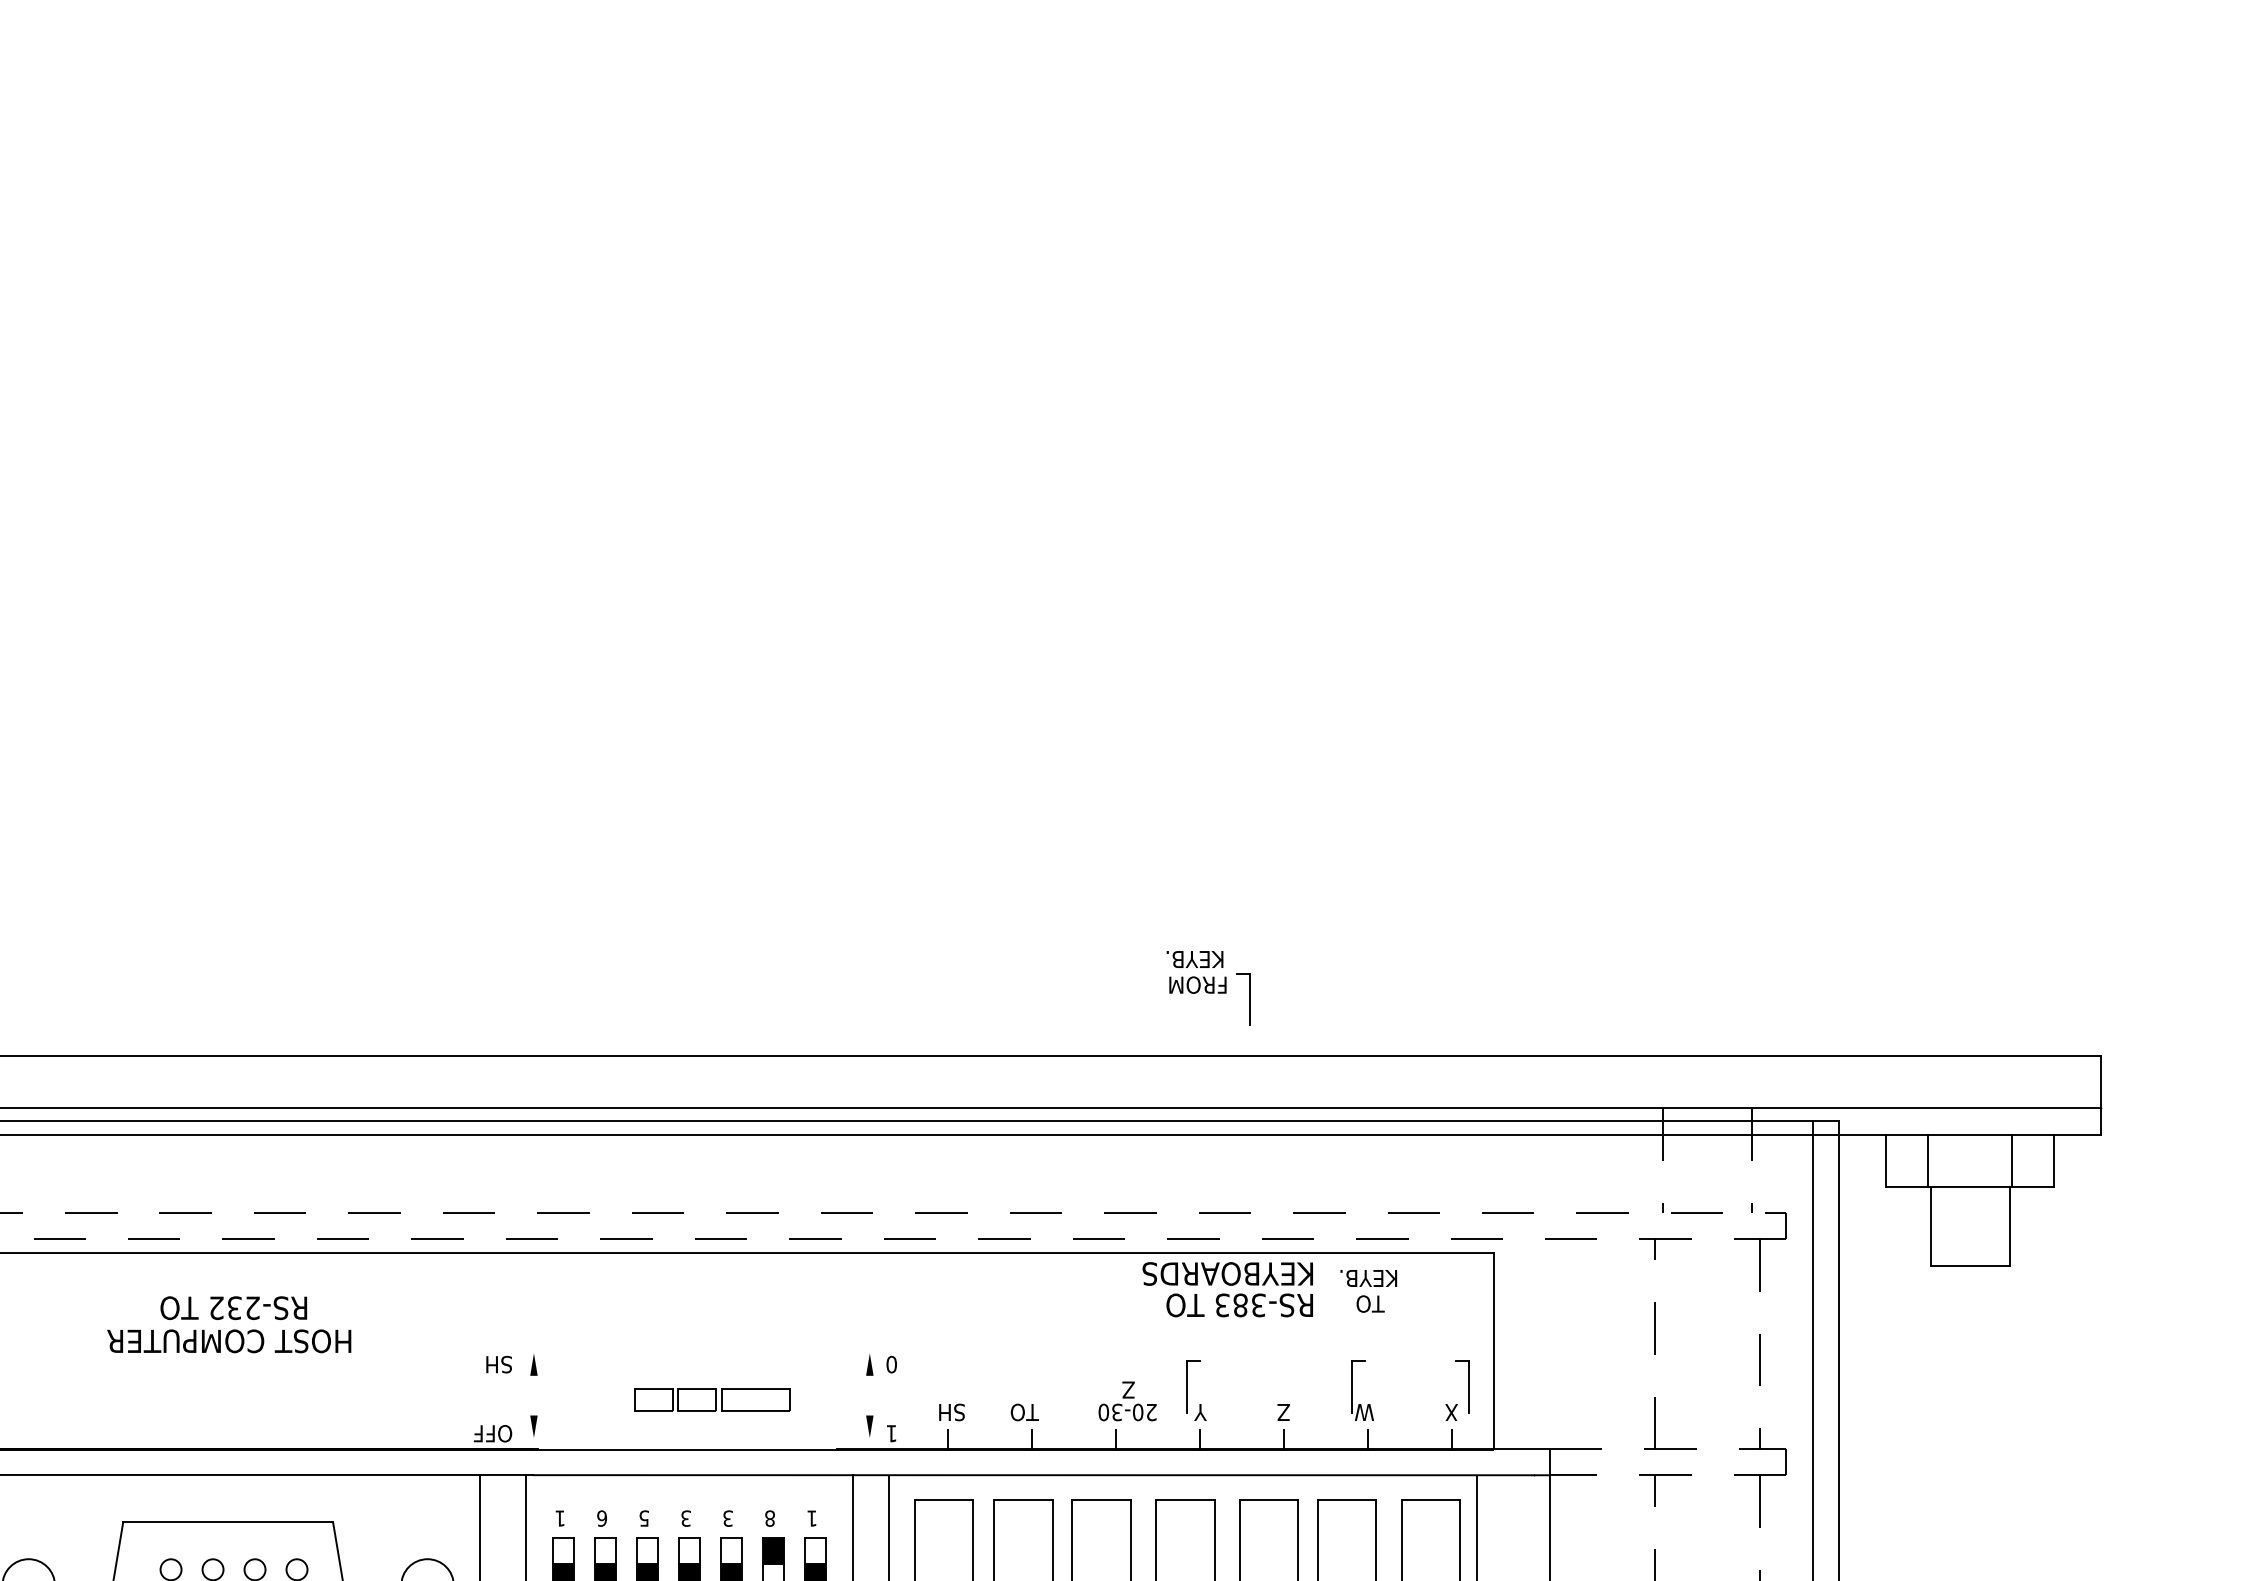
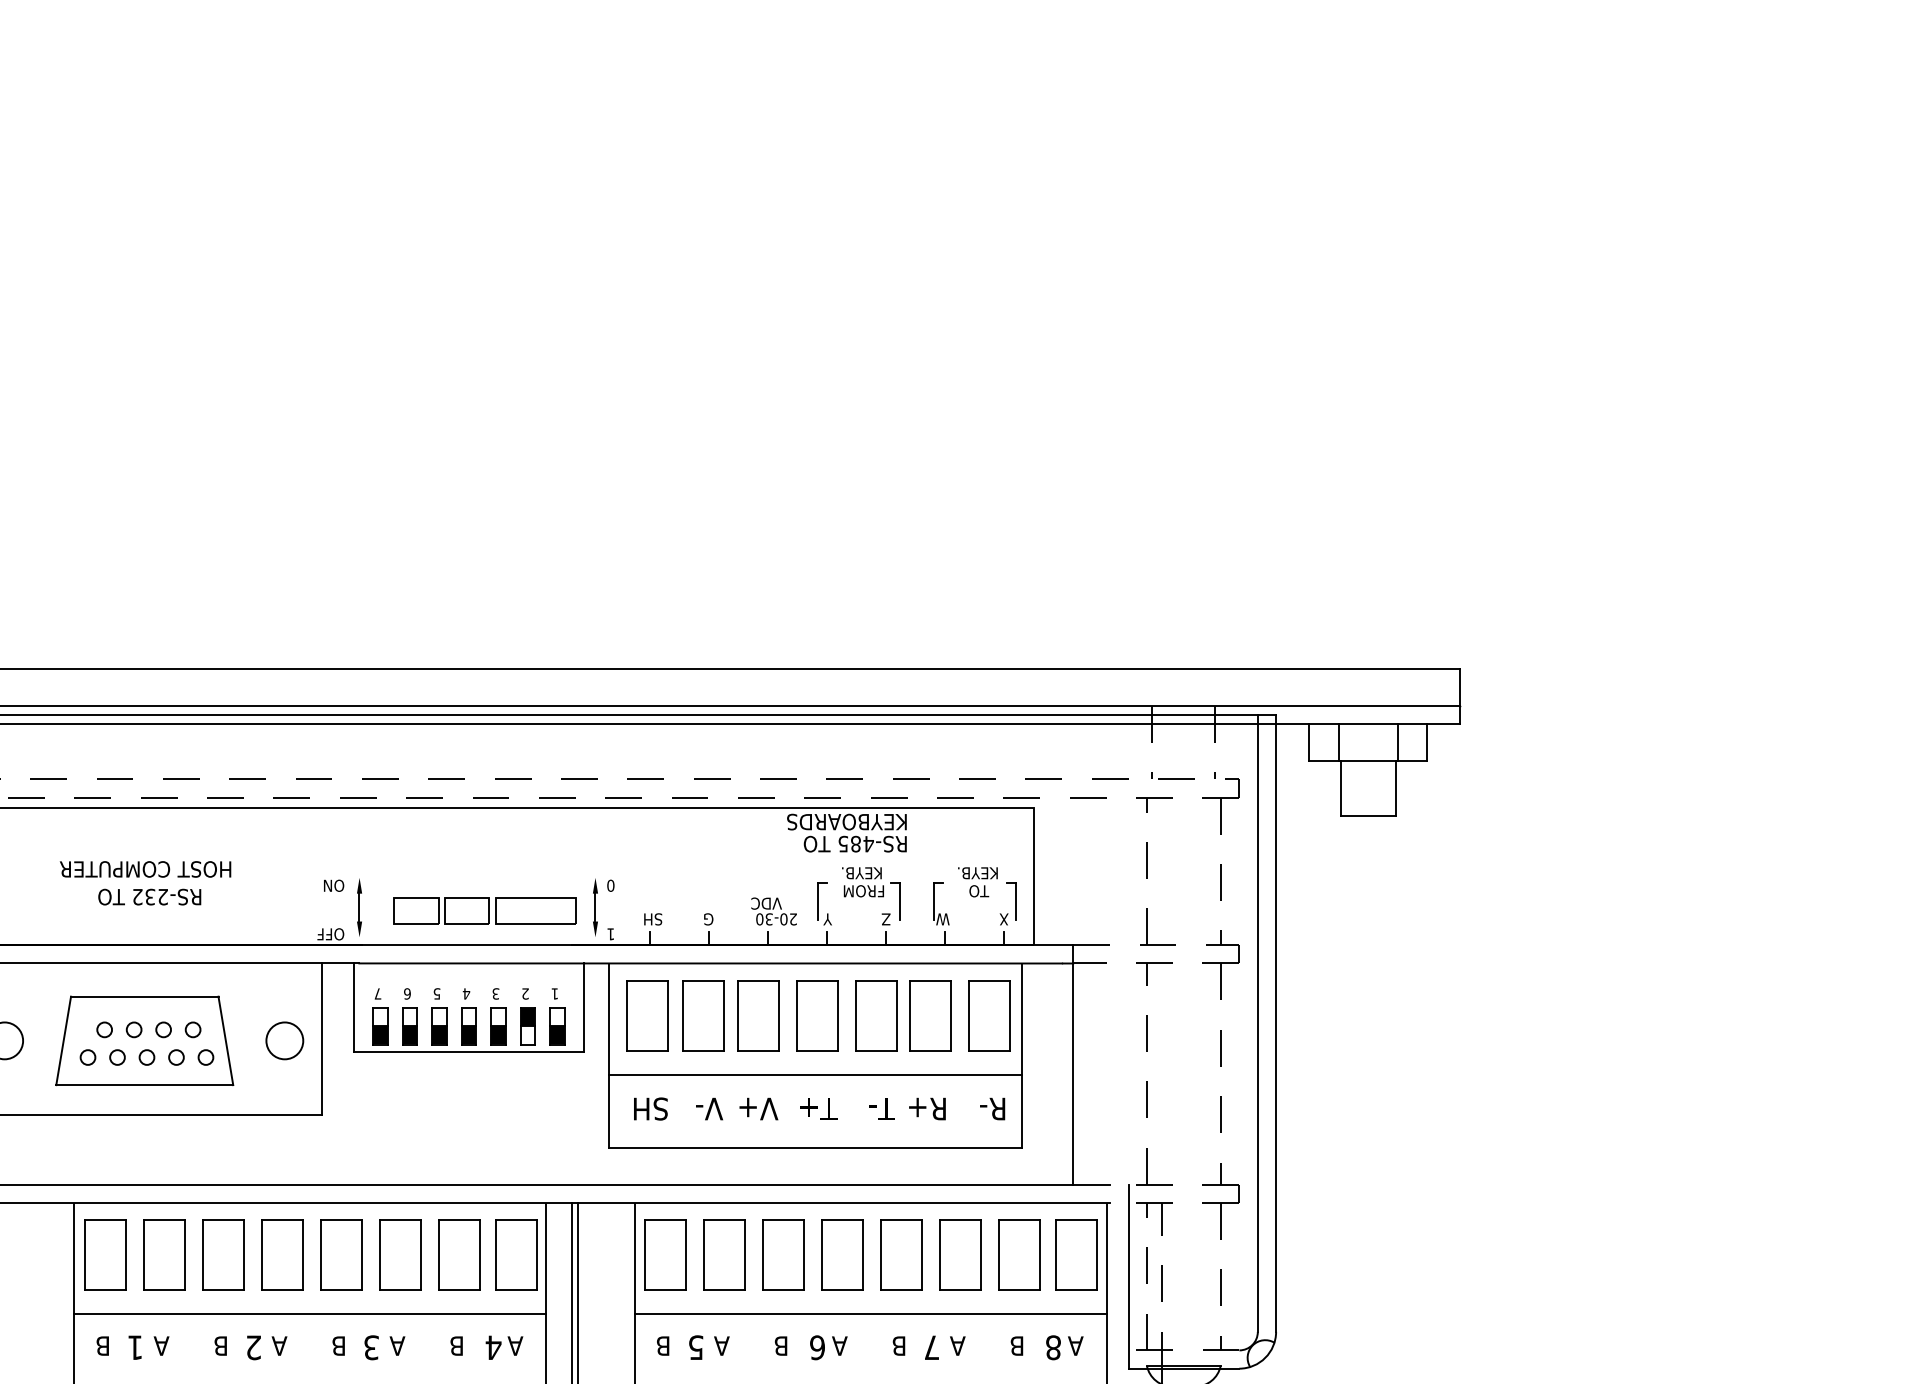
part: (1208, 988) -> (871, 893), moved
text: (1368, 1291) -> (977, 882), moved
text: (1240, 1304) -> (855, 843), RS-383 -> RS-485
text: (233, 1307) -> (149, 896), moved
text: (498, 1364) -> (334, 885), SH -> ON
text: (1113, 1389) -> (766, 903), Z -> VDC
line: (533, 1395) -> (359, 907), added
line: (869, 1395) -> (595, 907), added
part: (711, 1399) -> (484, 910), size x1.67
text: (1025, 1412) -> (704, 919), TO -> G
text: (559, 1517) -> (377, 993), 1 -> 7
text: (686, 1517) -> (466, 993), 3 -> 4
text: (770, 1517) -> (525, 993), 8 -> 2

